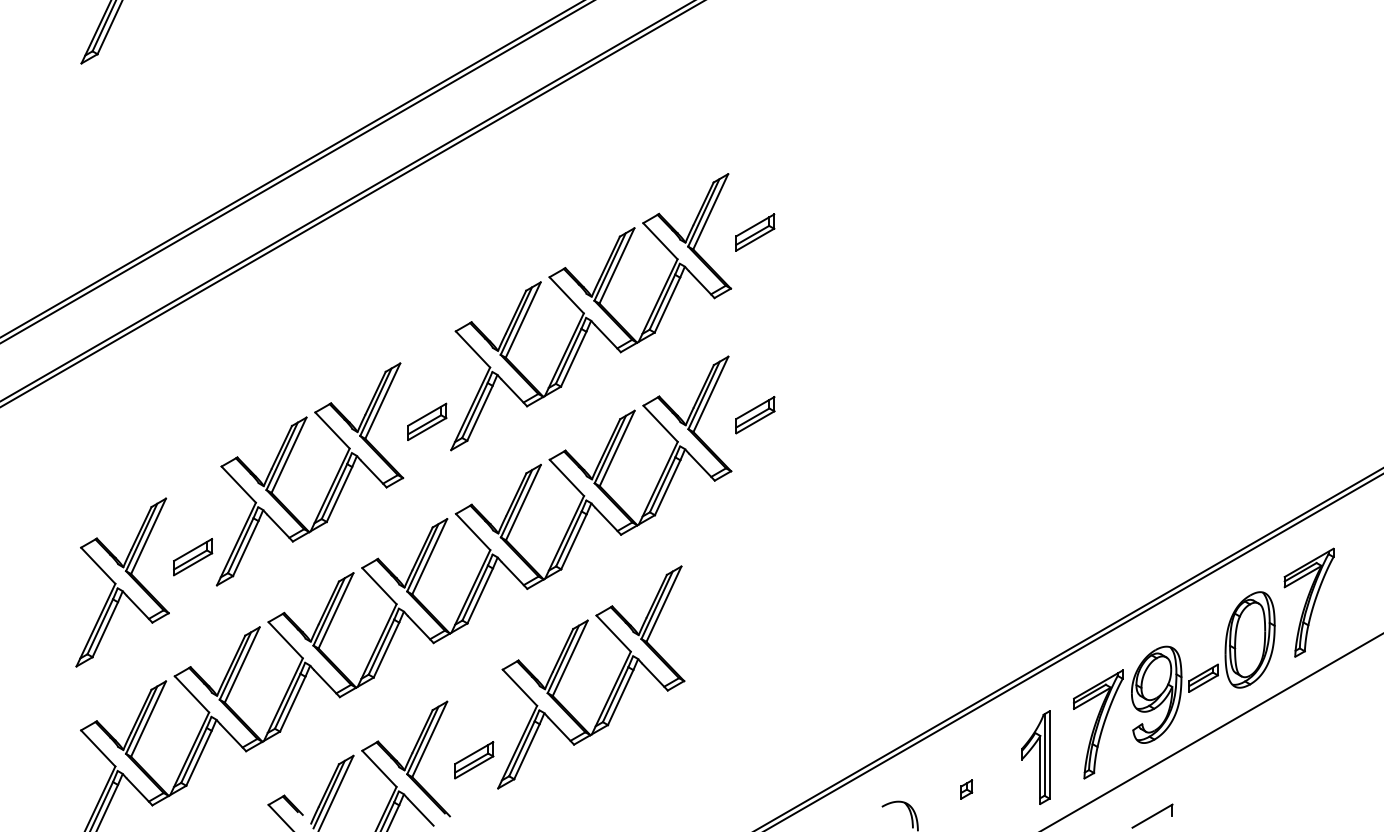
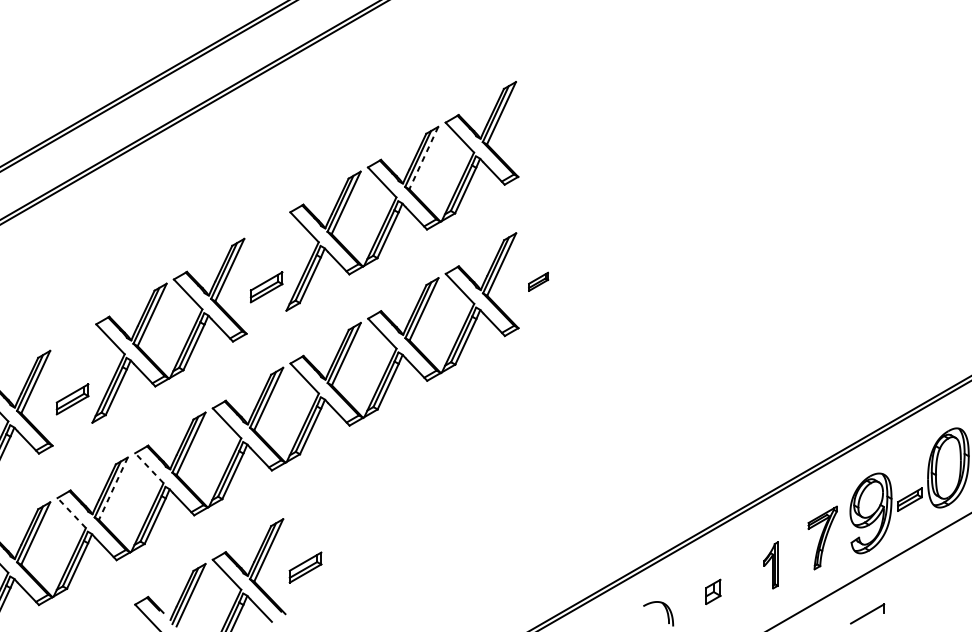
part: (755, 232) -> (538, 130), removed
line: (616, 265) -> (423, 157), solid -> dashed
part: (755, 415) -> (538, 282), size x0.6
line: (285, 640) -> (149, 468), solid -> dashed
line: (242, 665) -> (113, 489), solid -> dashed
part: (613, 685) -> (420, 505), removed
line: (191, 694) -> (71, 513), solid -> dashed
part: (1098, 724) -> (822, 538), size x0.7
part: (1035, 757) -> (770, 565), size x0.6
part: (966, 789) -> (713, 591), size x1.6

